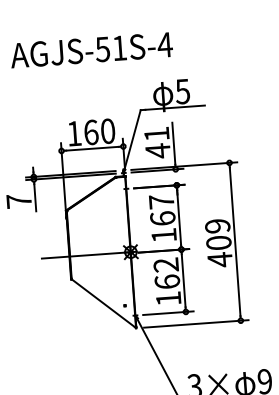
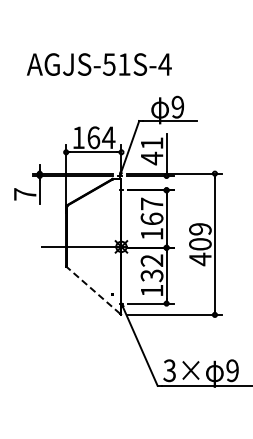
text: (182, 90) -> (177, 106), 5 -> 9
text: (107, 131) -> (108, 137), 160 -> 164
text: (166, 281) -> (151, 275), 162 -> 132
line: (103, 303) -> (93, 290), solid -> dashed

